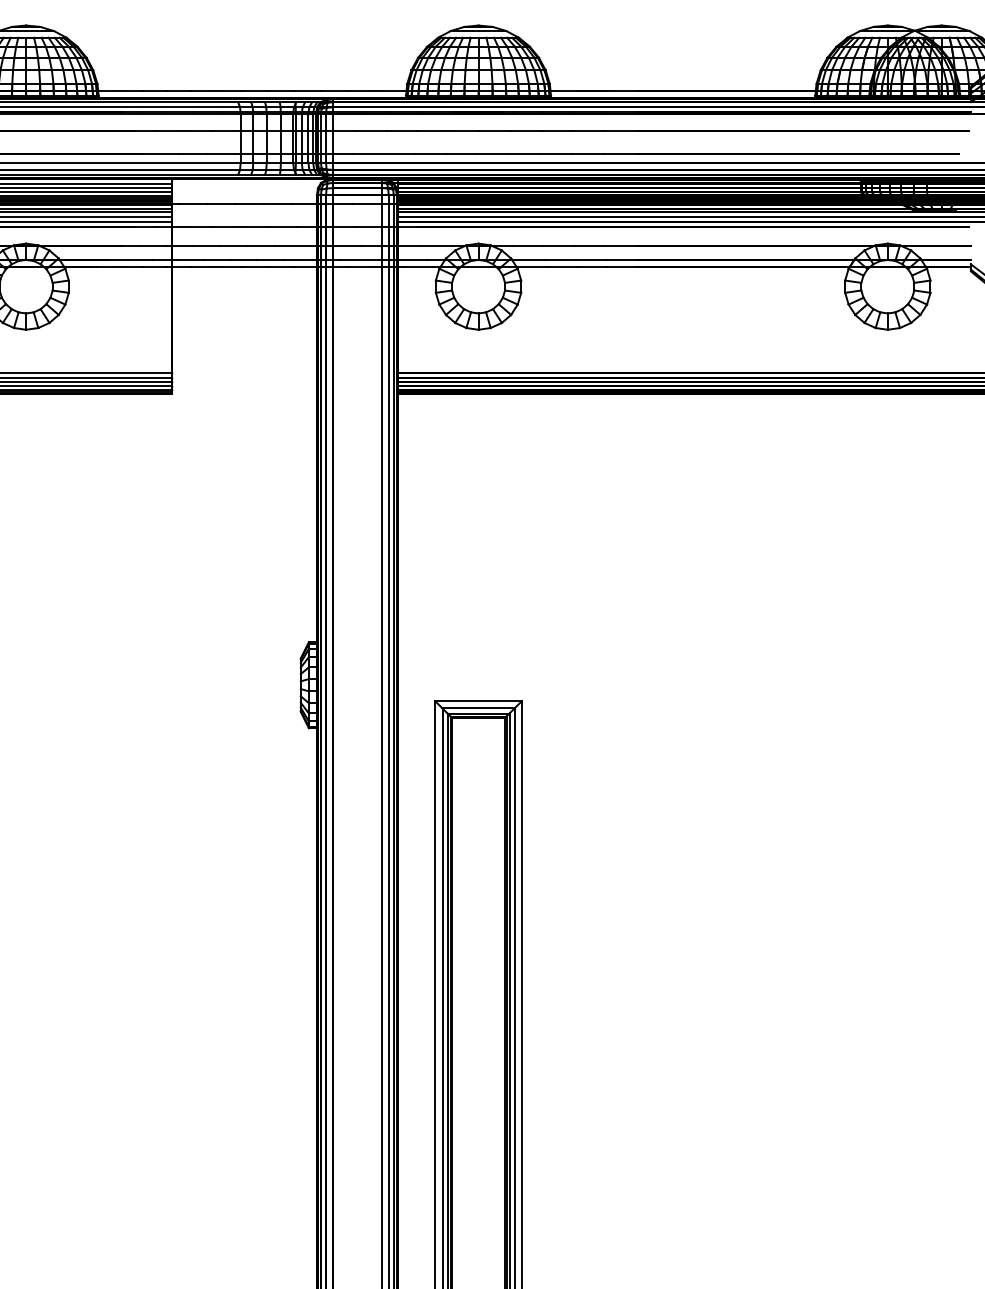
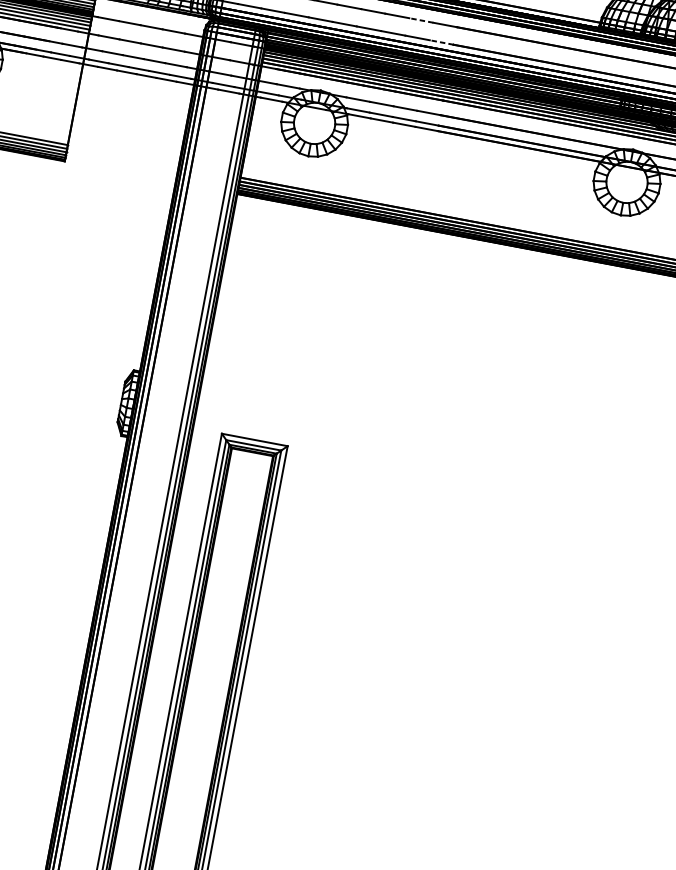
line: (588, 130) -> (421, 20), solid -> dashed
line: (620, 153) -> (442, 42), solid -> dashed

